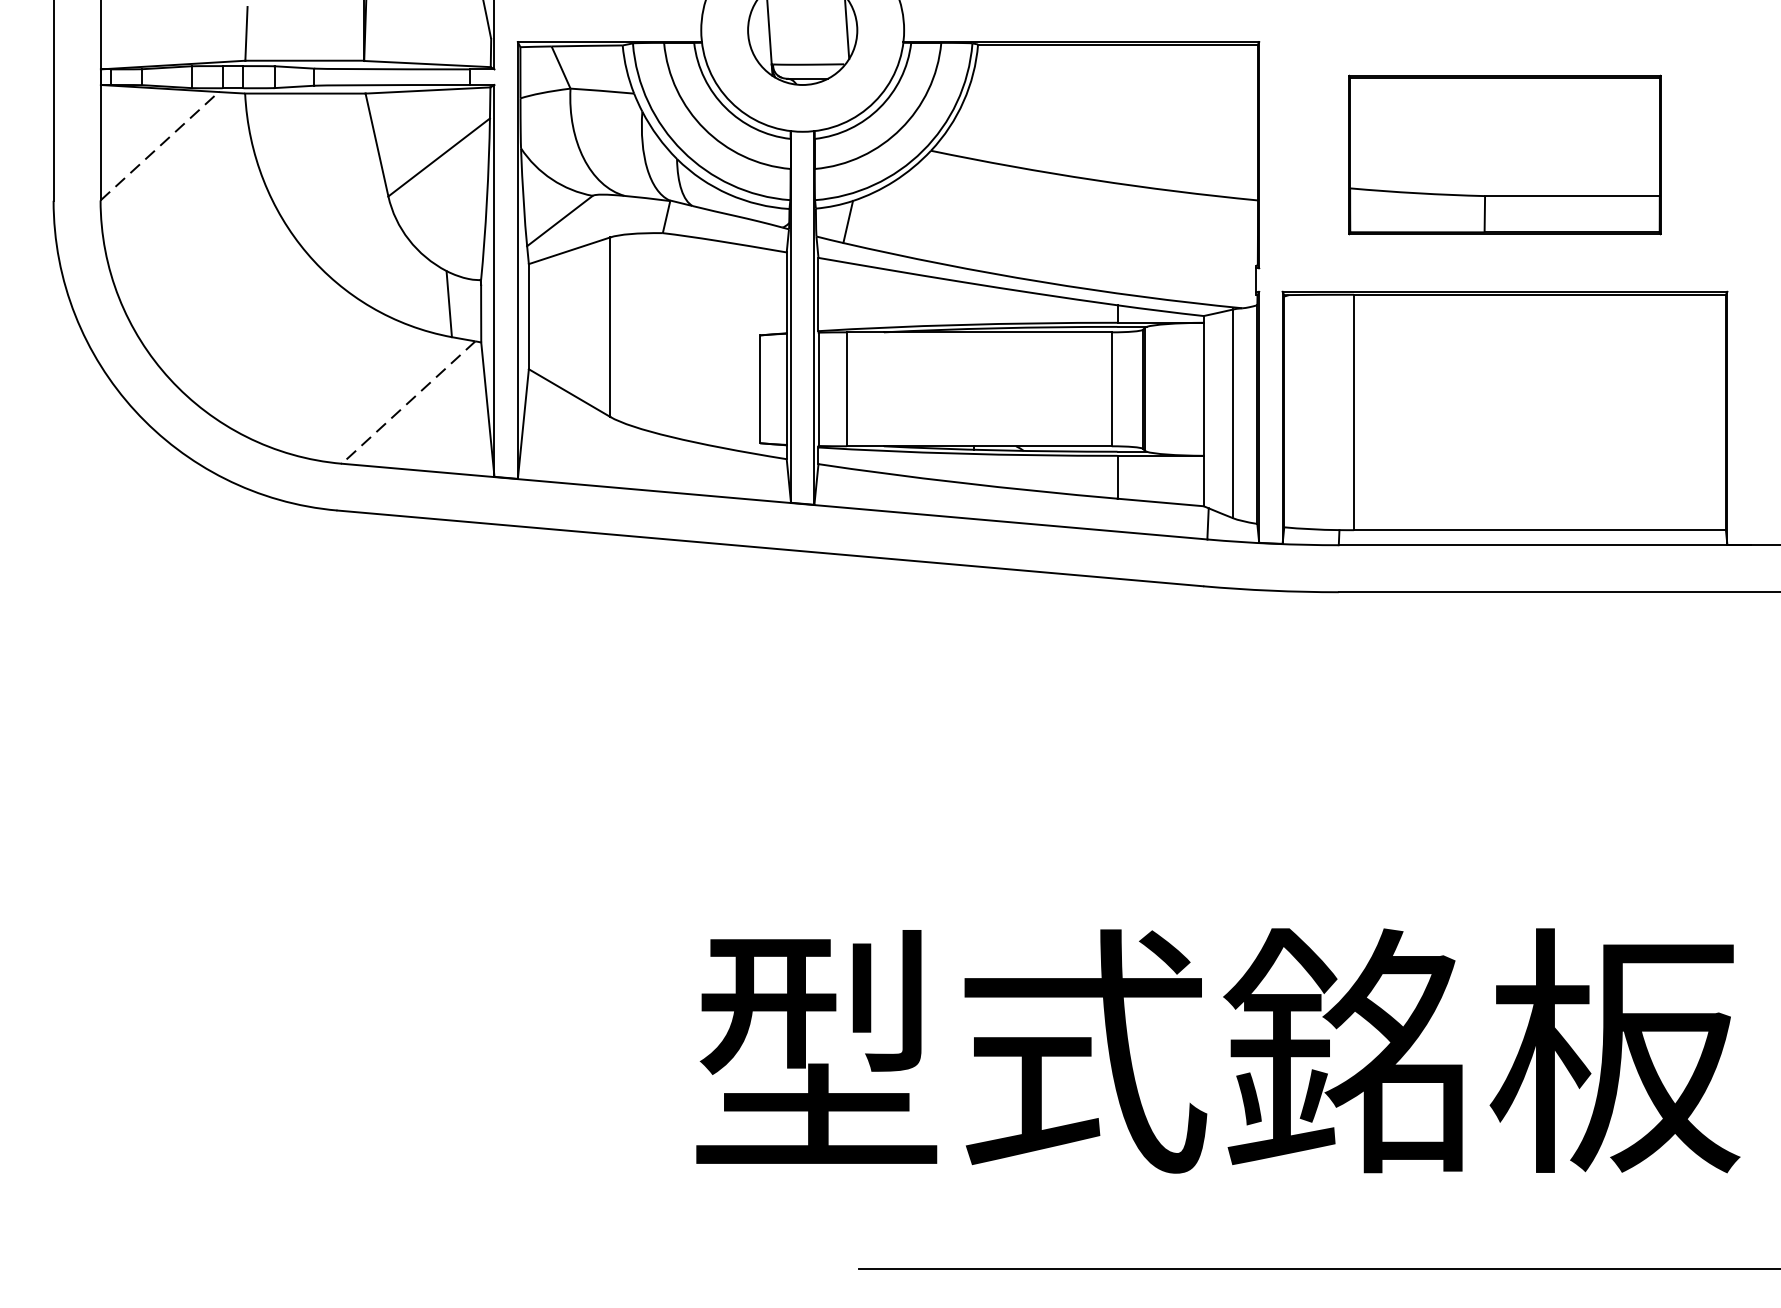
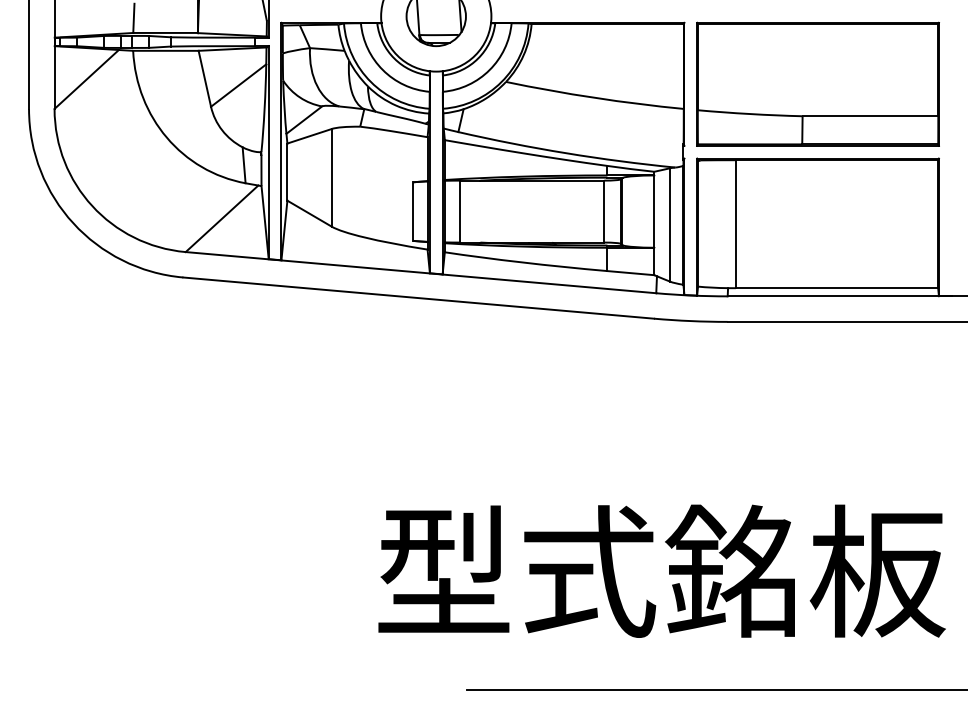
line: (159, 146) -> (86, 79), dashed -> solid
part: (1503, 153) -> (817, 83), size x1.43
line: (407, 403) -> (221, 219), dashed -> solid

